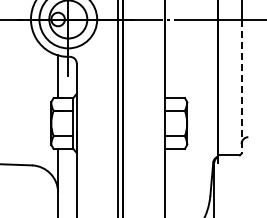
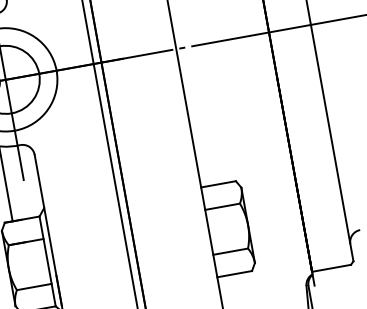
line: (241, 87) -> (332, 144), dashed -> solid

